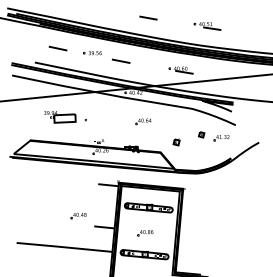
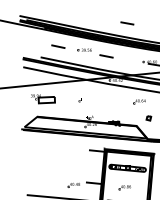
part: (60, 117) -> (43, 99), moved
part: (143, 121) -> (139, 101), moved
part: (78, 216) -> (73, 185), moved

